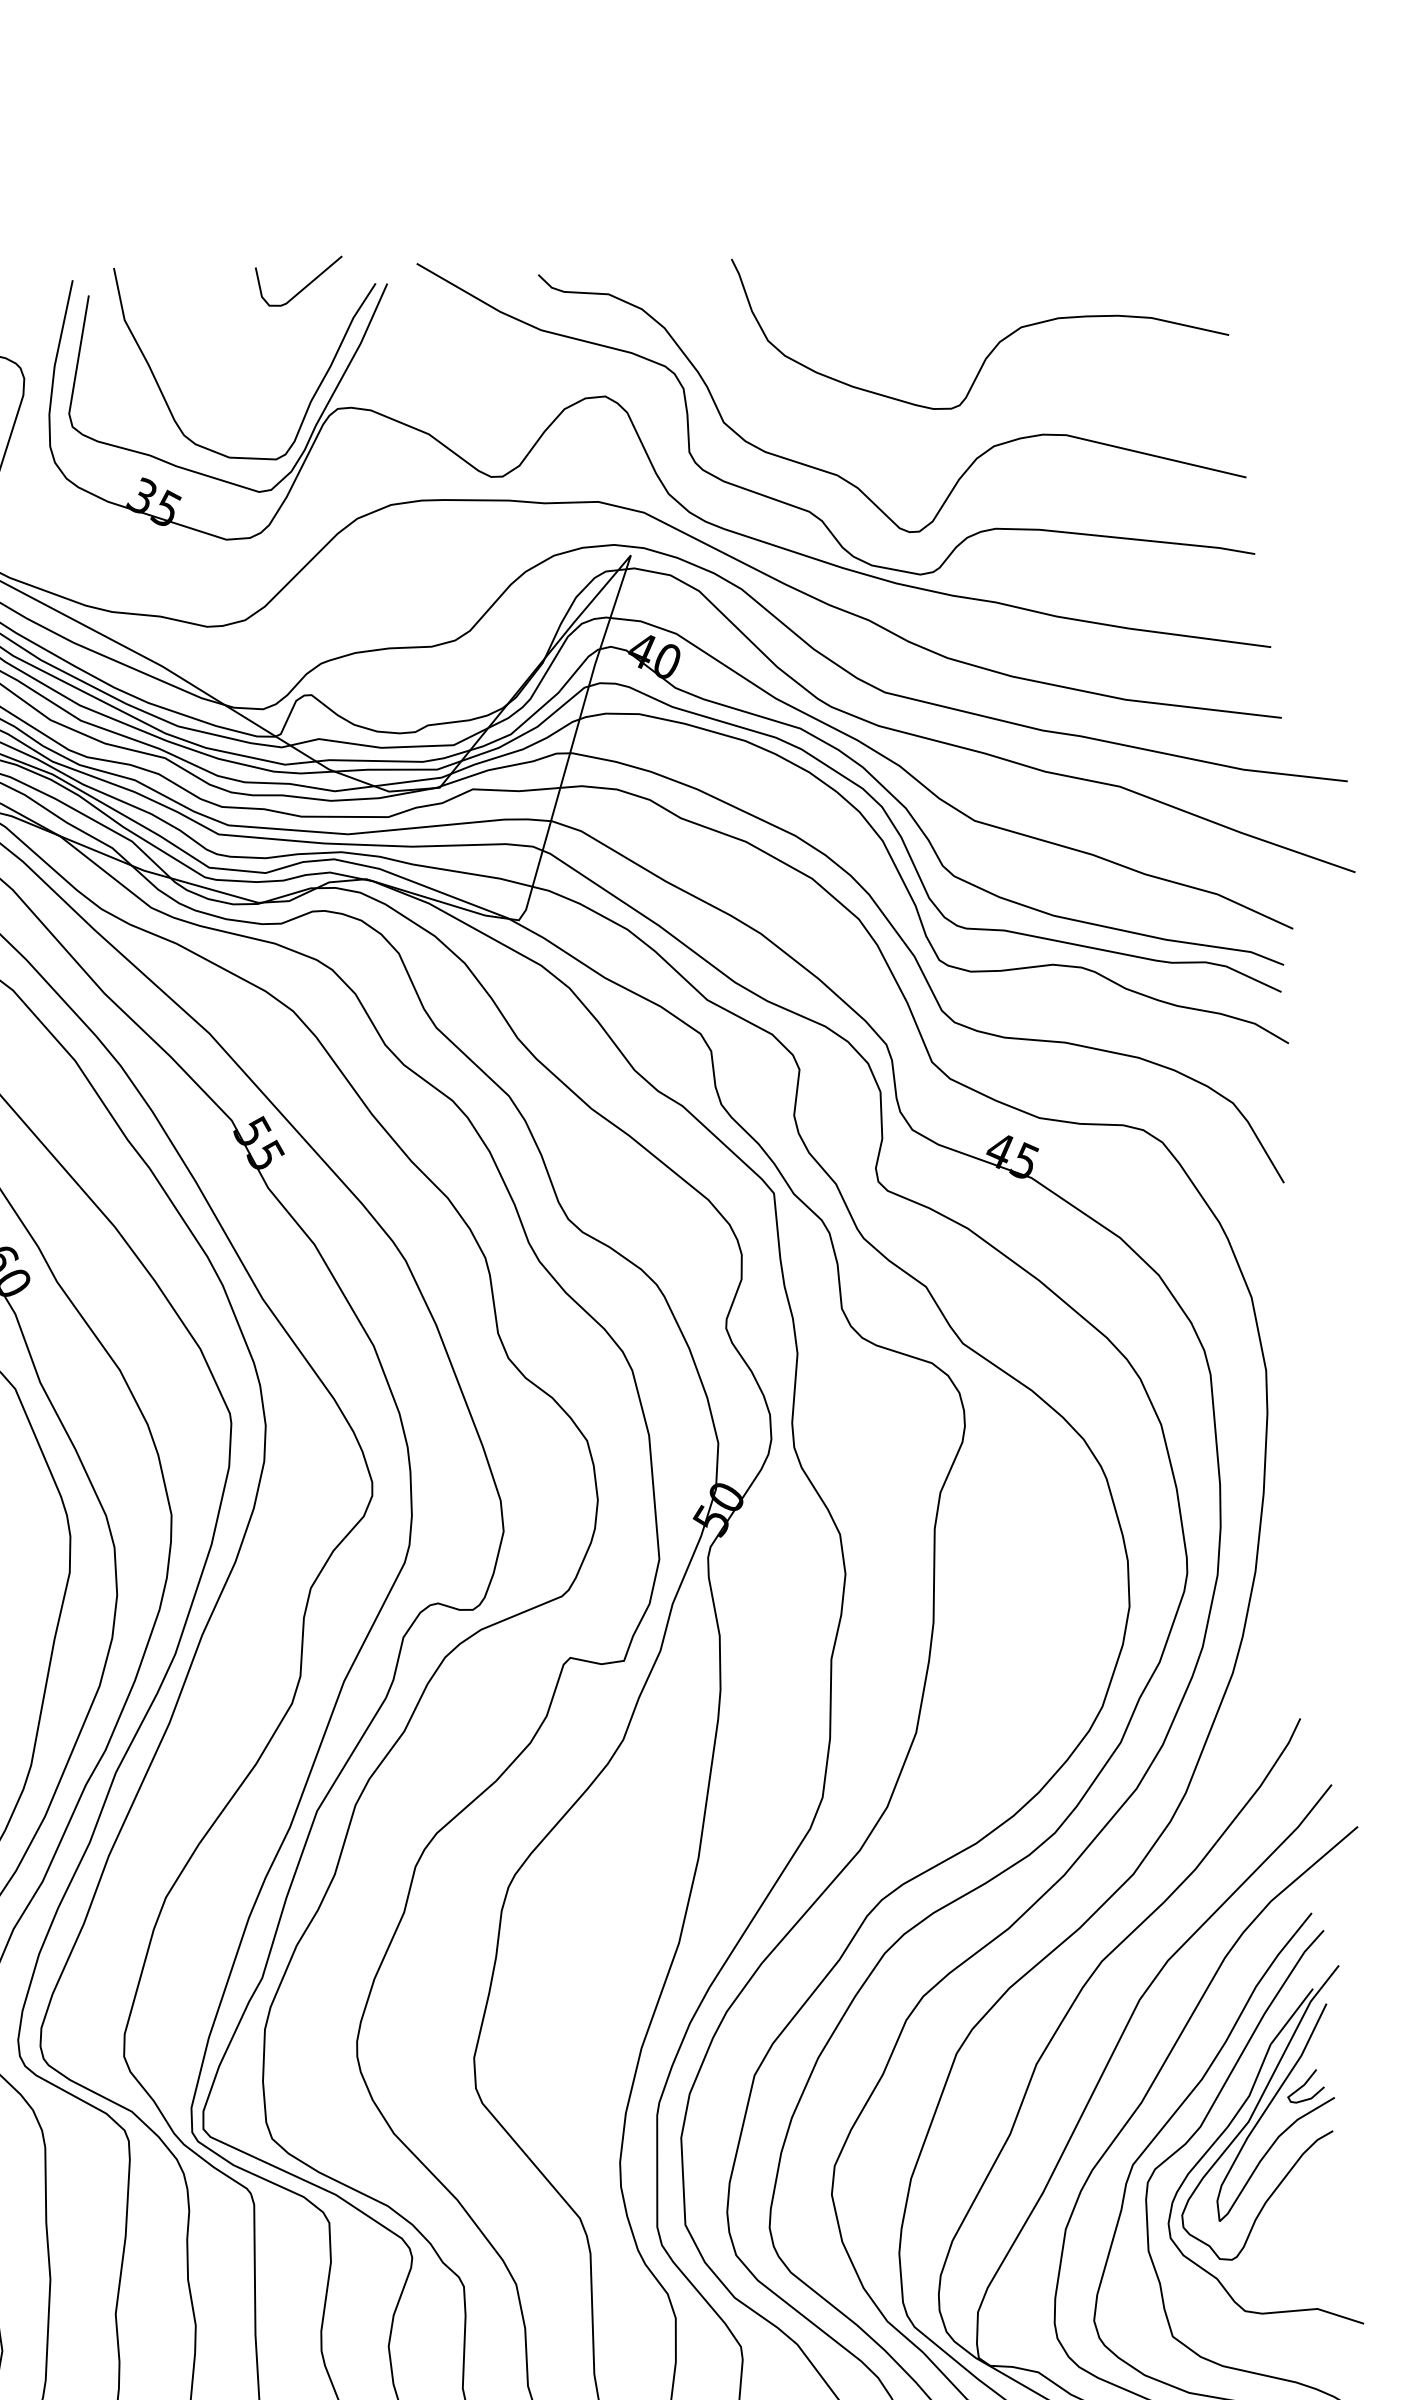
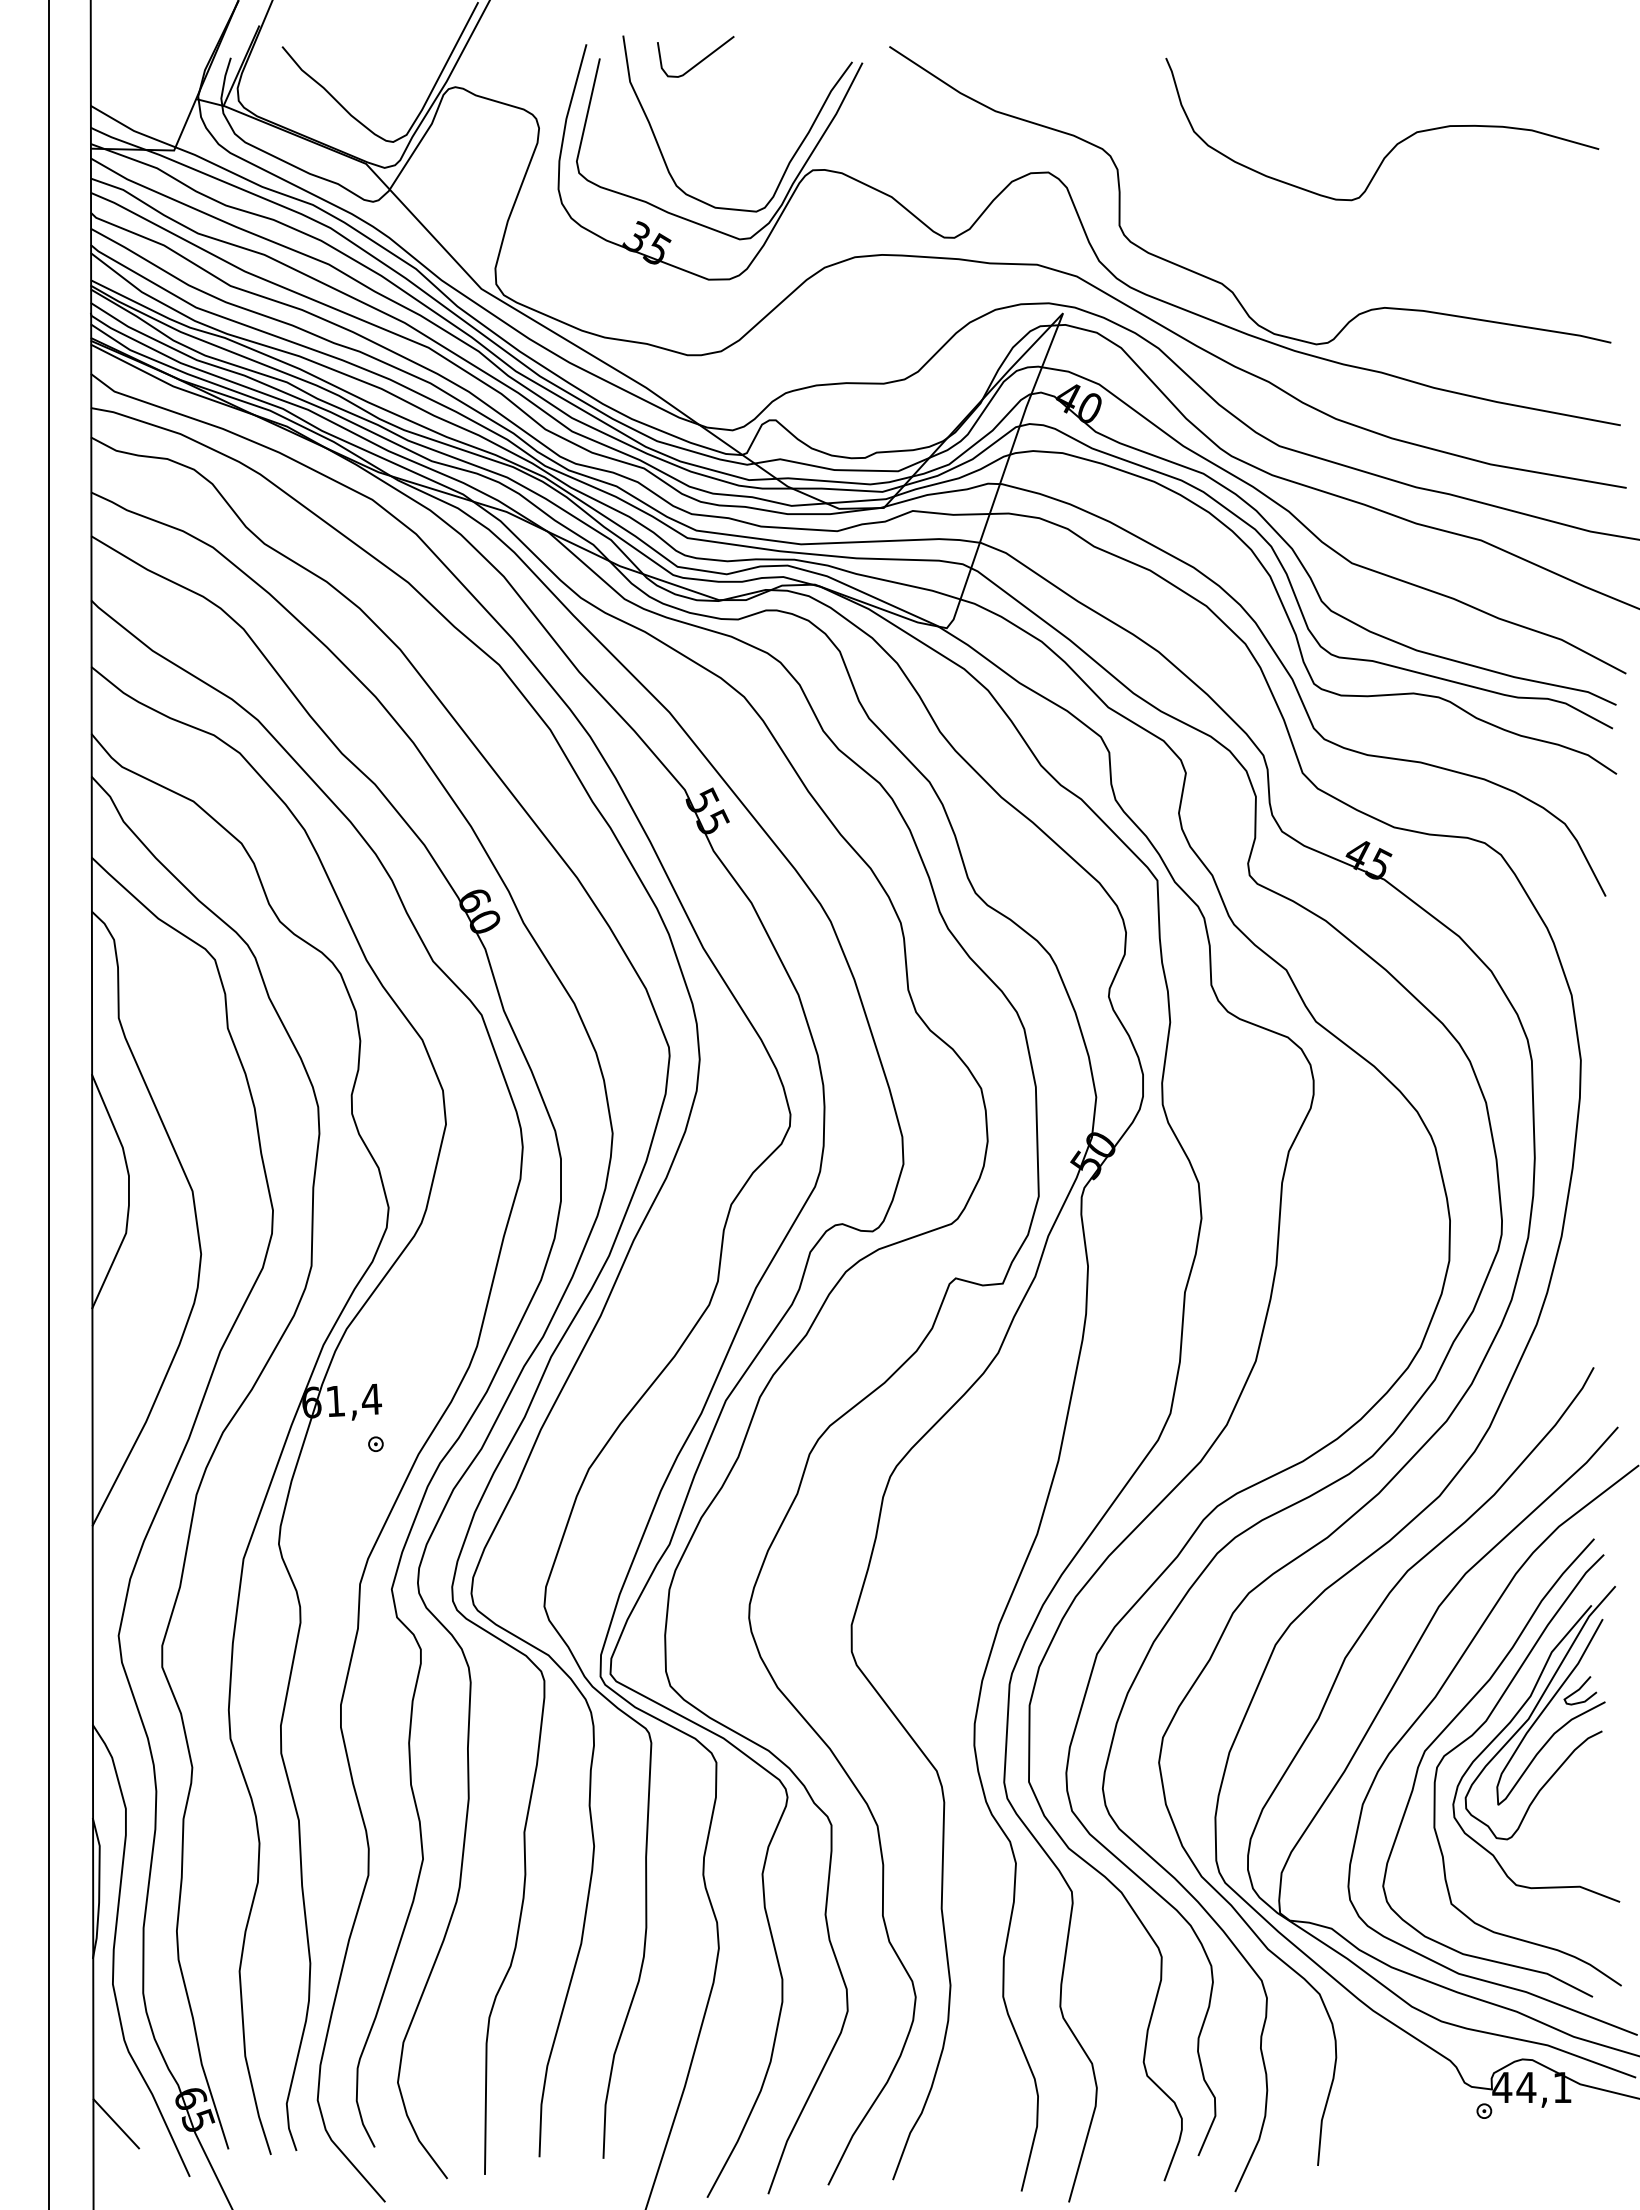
curve: (305, 285) -> (700, 60), moved
curve: (842, 476) -> (1252, 254), removed

